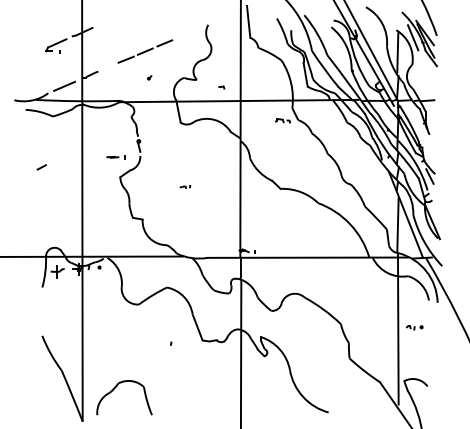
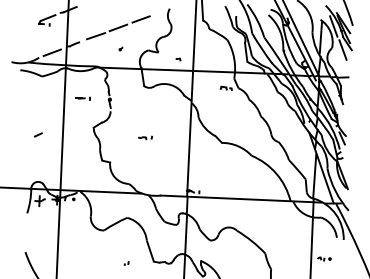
part: (145, 51) -> (118, 27), size x1.43
line: (425, 66) -> (342, 49), added
part: (115, 157) -> (82, 98), moved
line: (41, 167) -> (38, 135), moved
part: (185, 186) -> (145, 137), size x1.67

